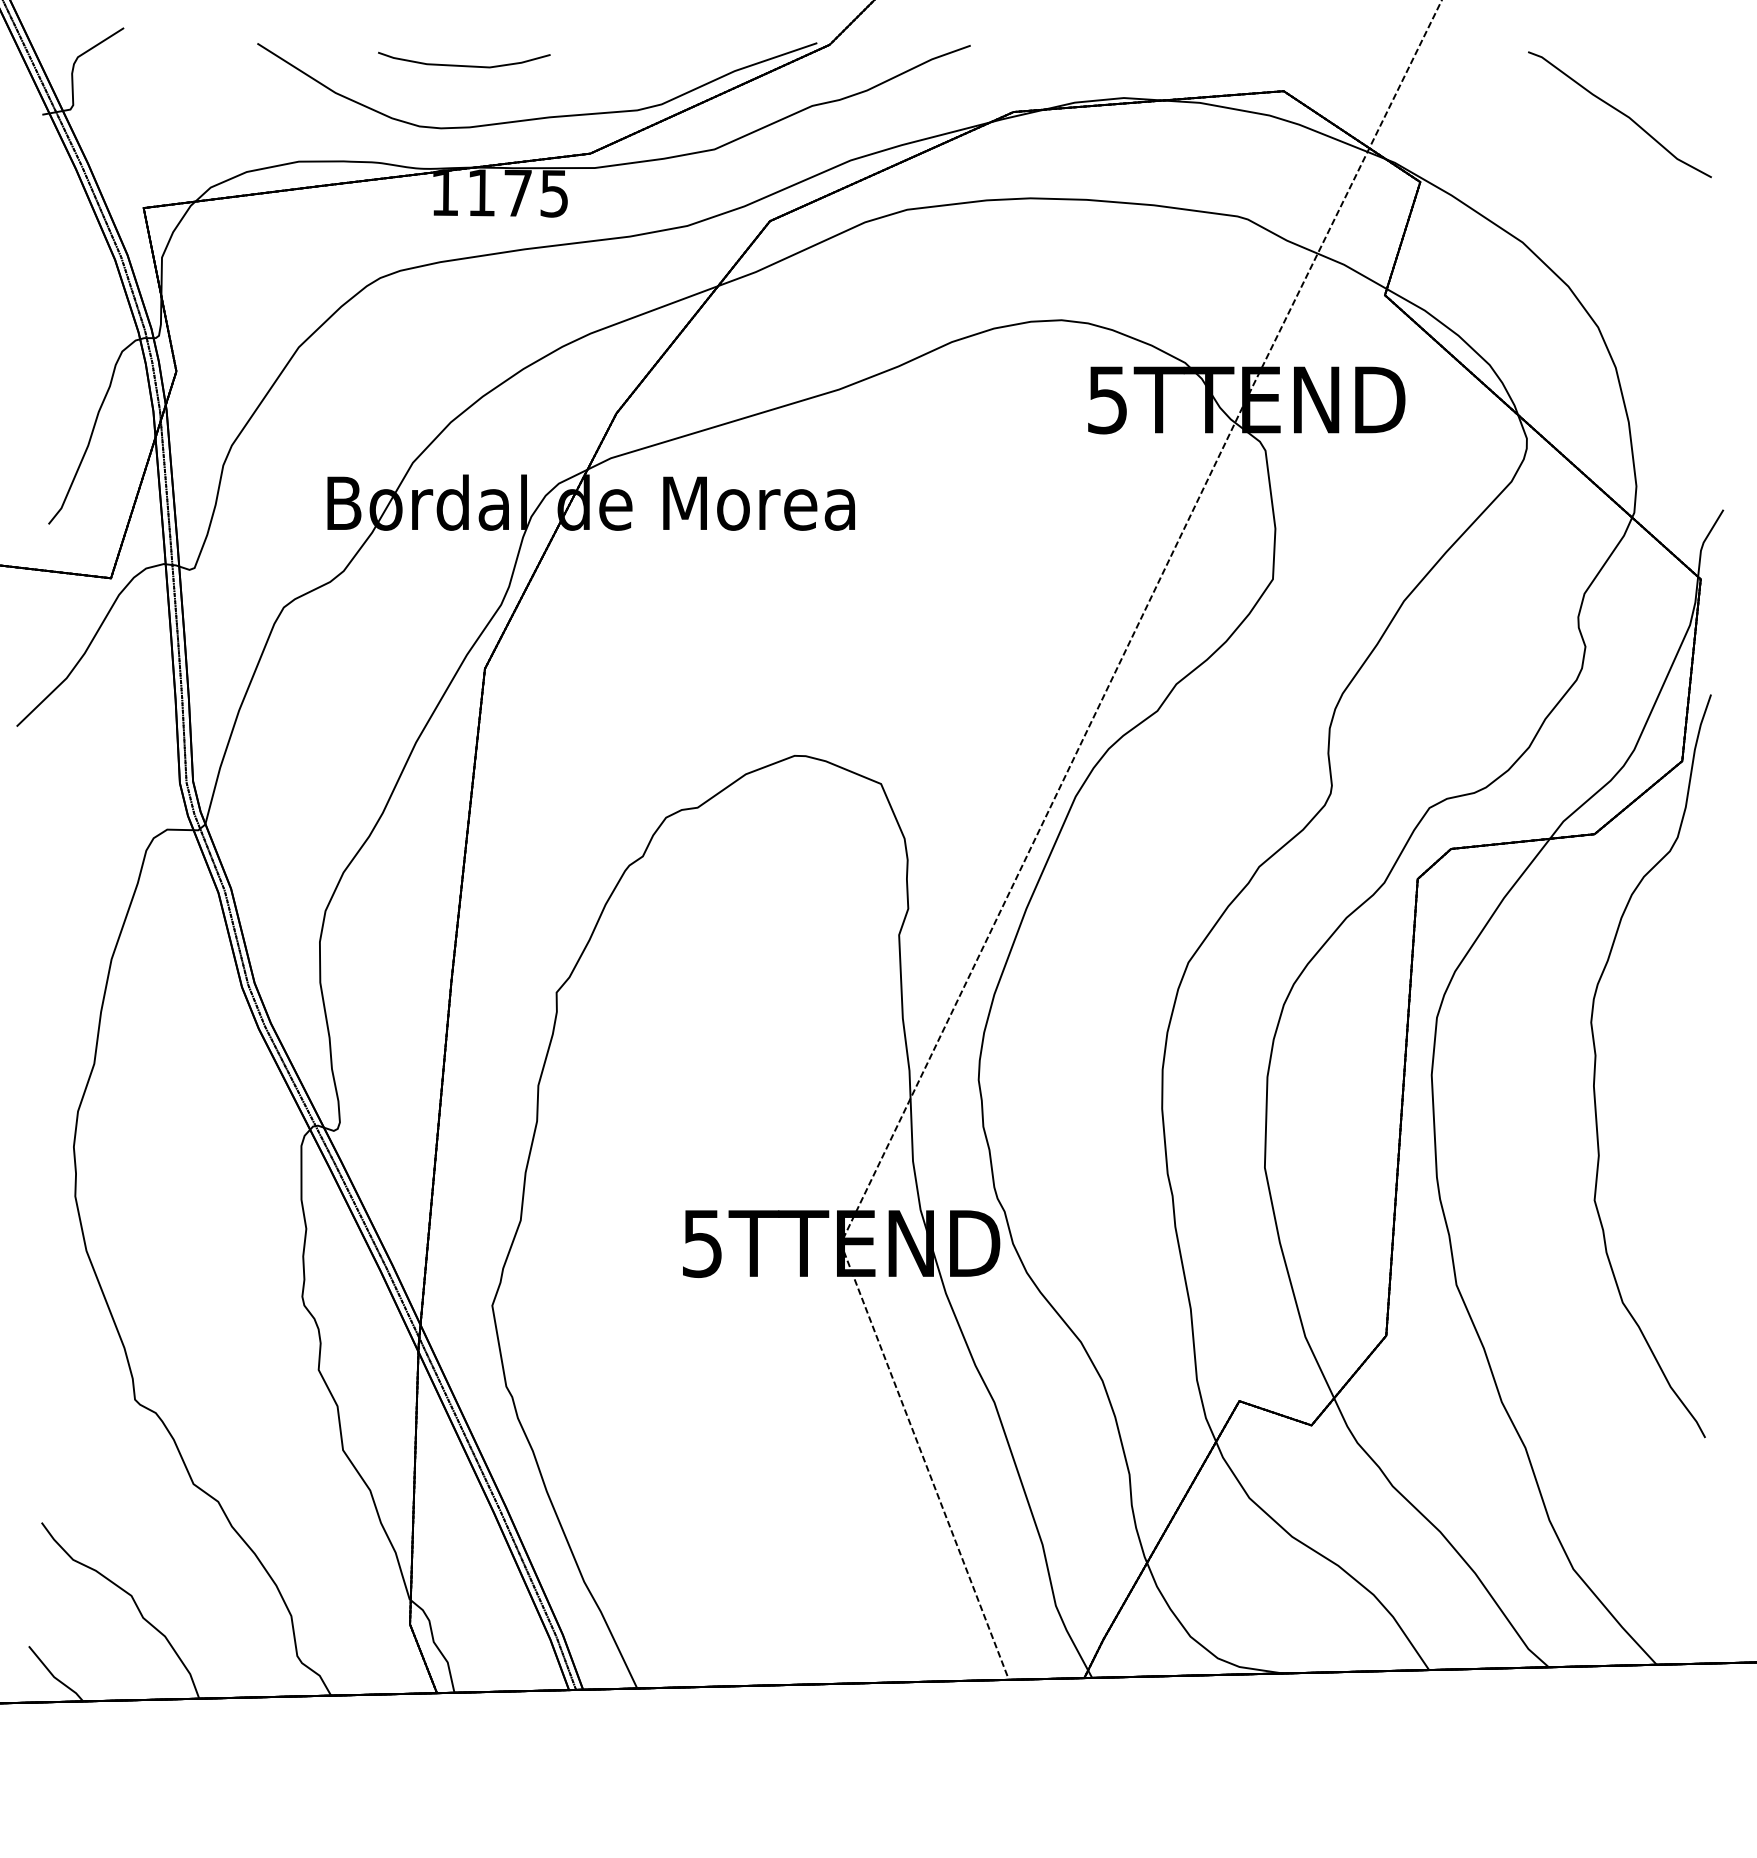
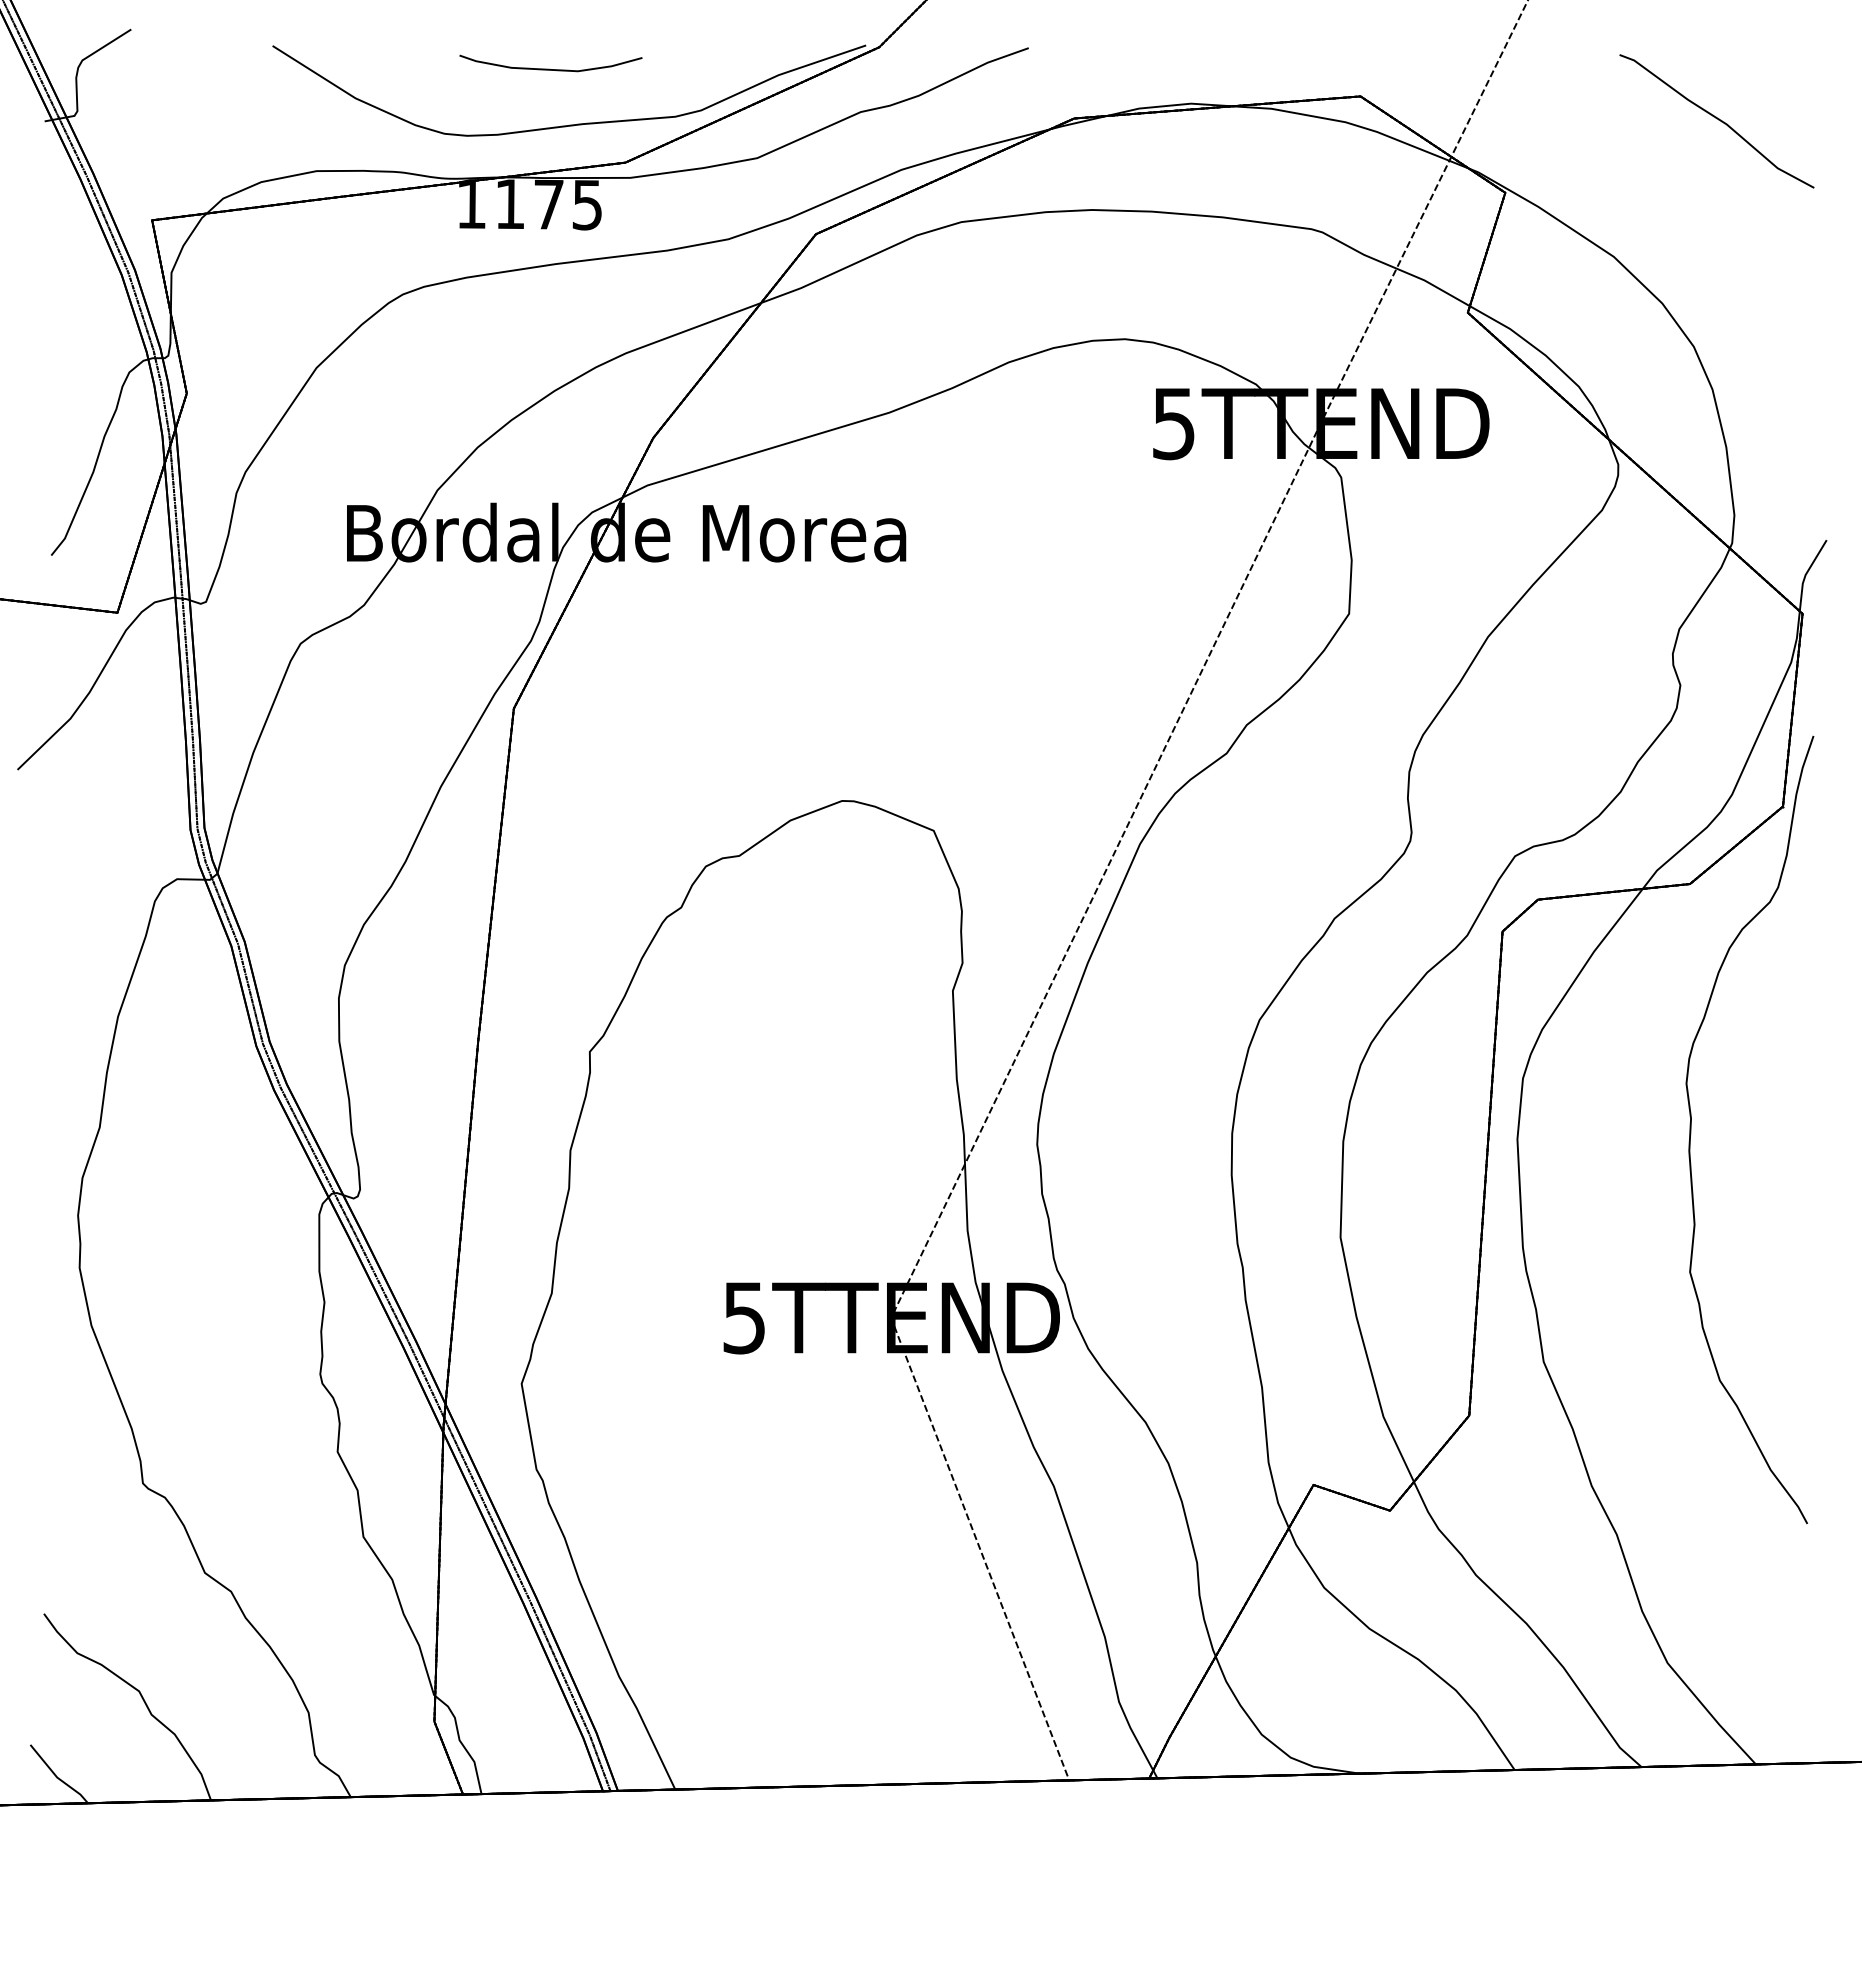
part: (463, 60) -> (550, 63), moved

